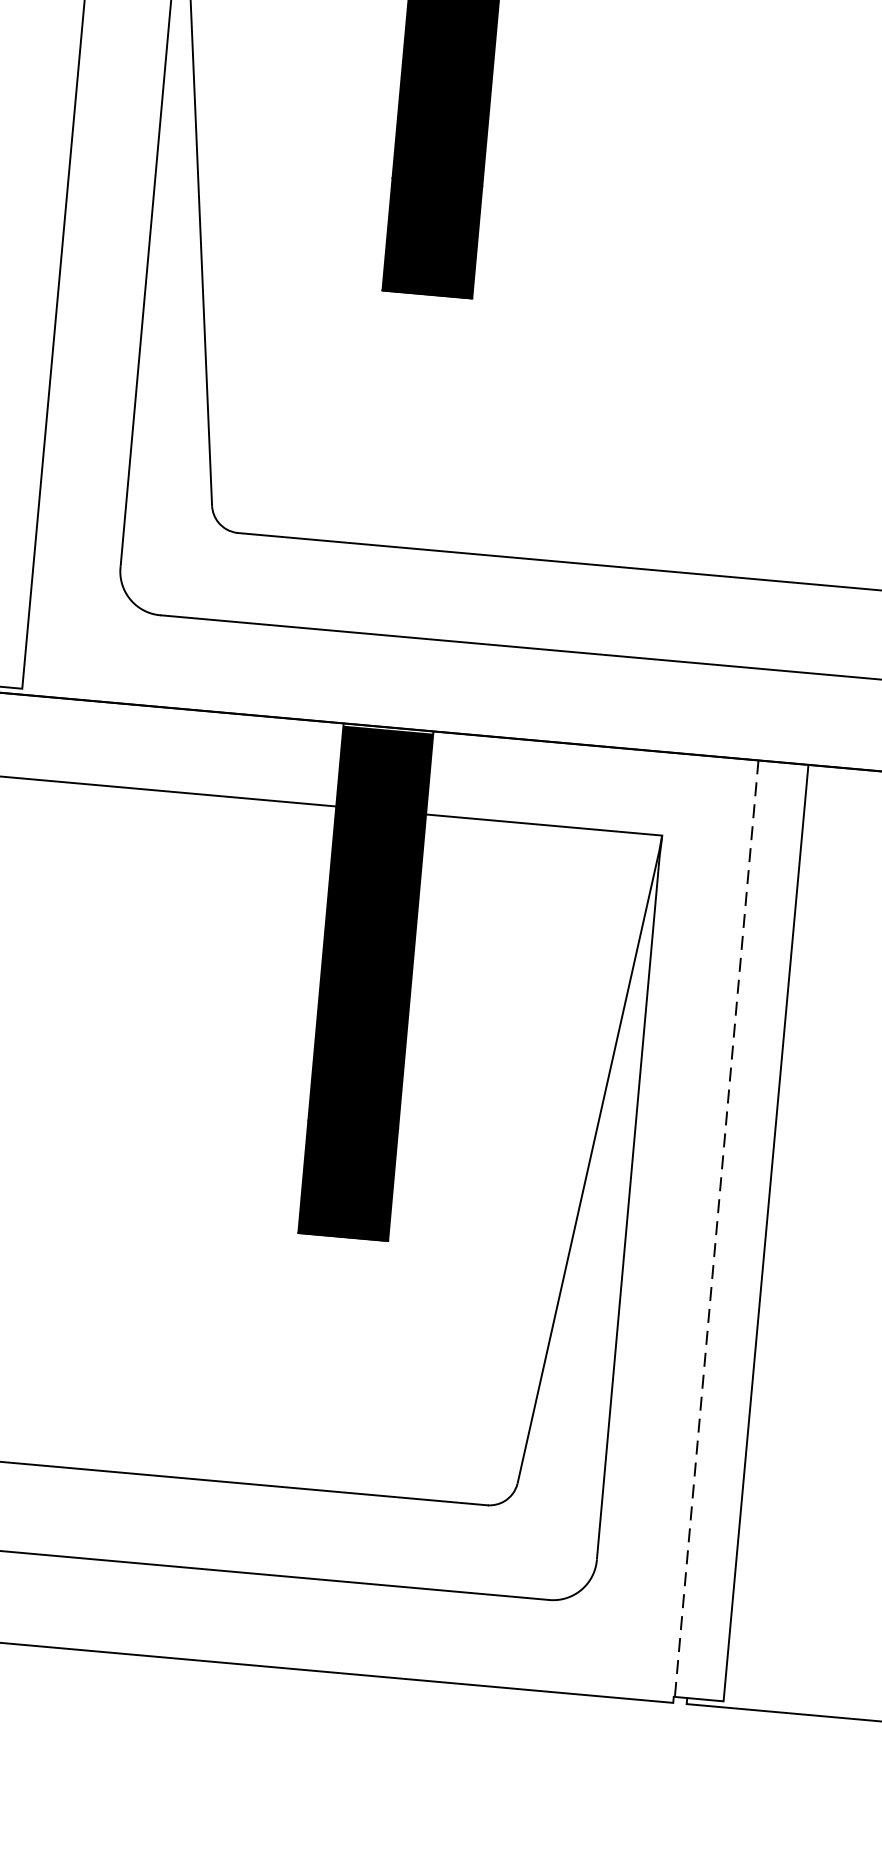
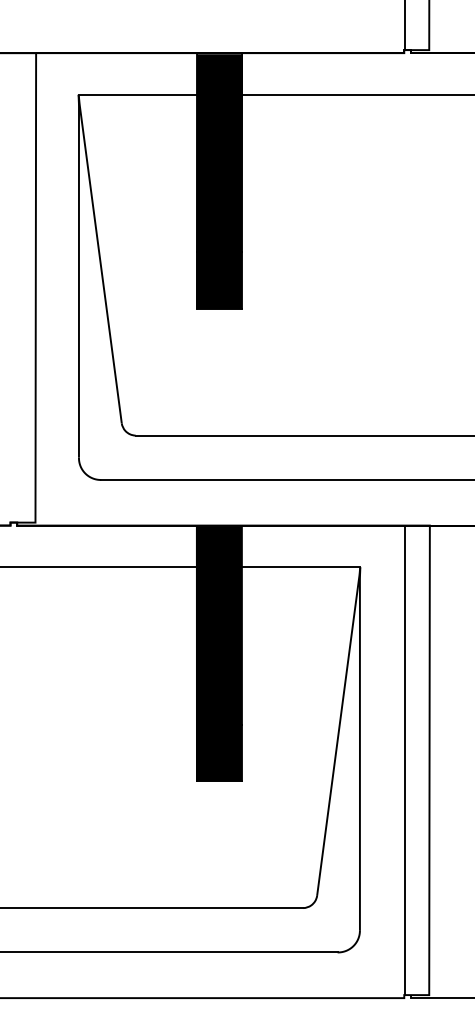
line: (716, 1228) -> (404, 760), dashed -> solid

